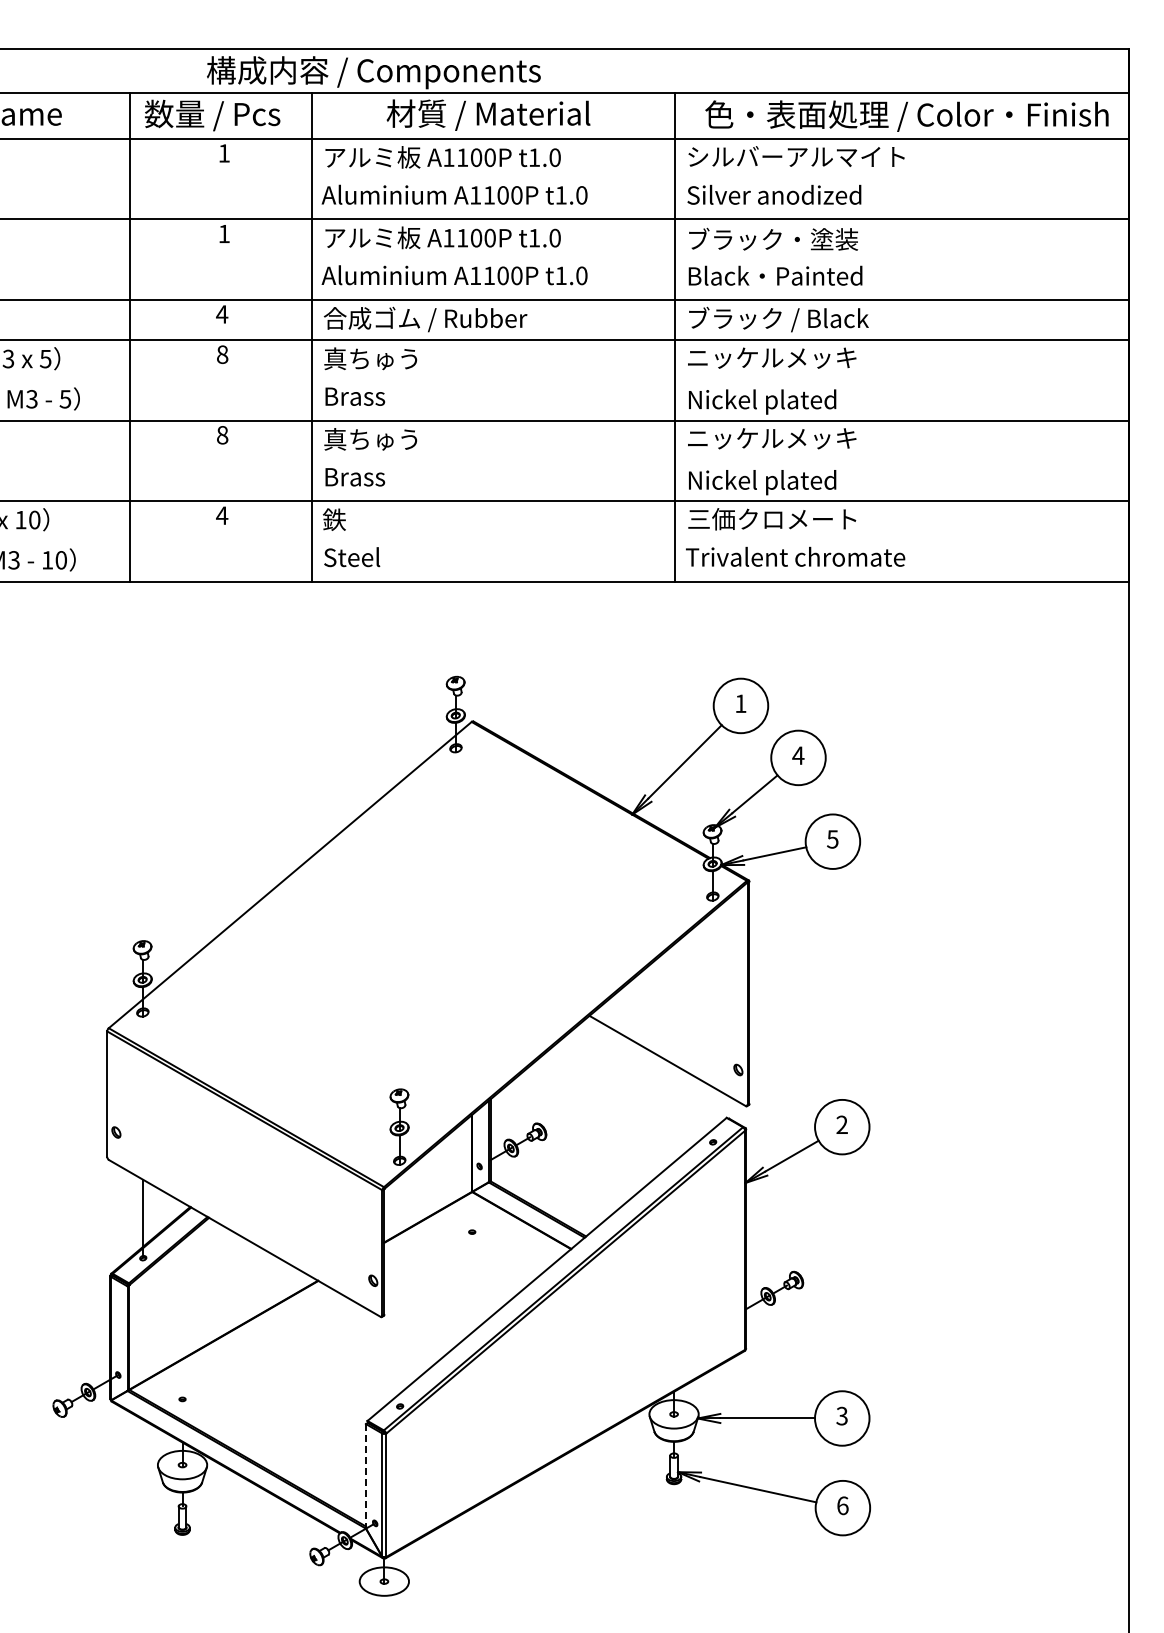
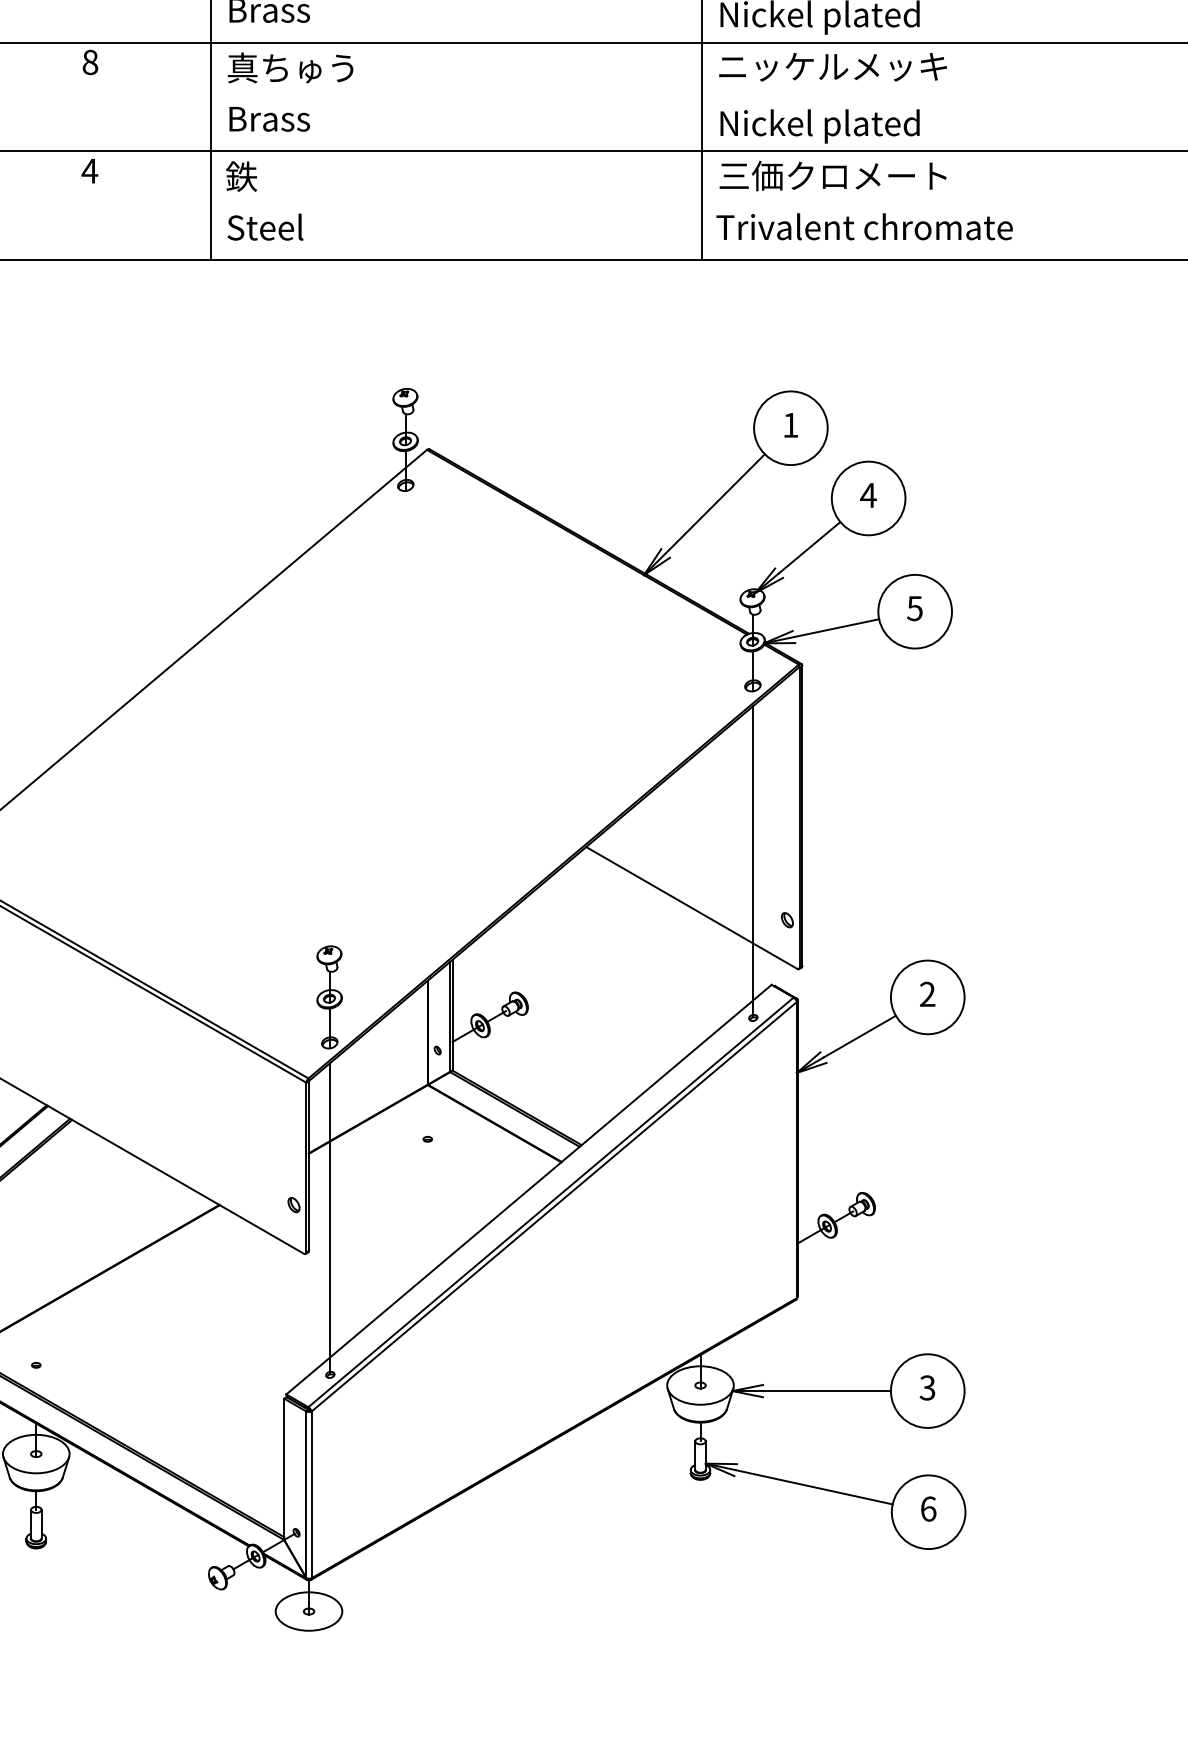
line: (712, 1025) -> (752, 860), added
line: (399, 1290) -> (329, 1218), added
line: (366, 1476) -> (284, 1469), dashed -> solid

